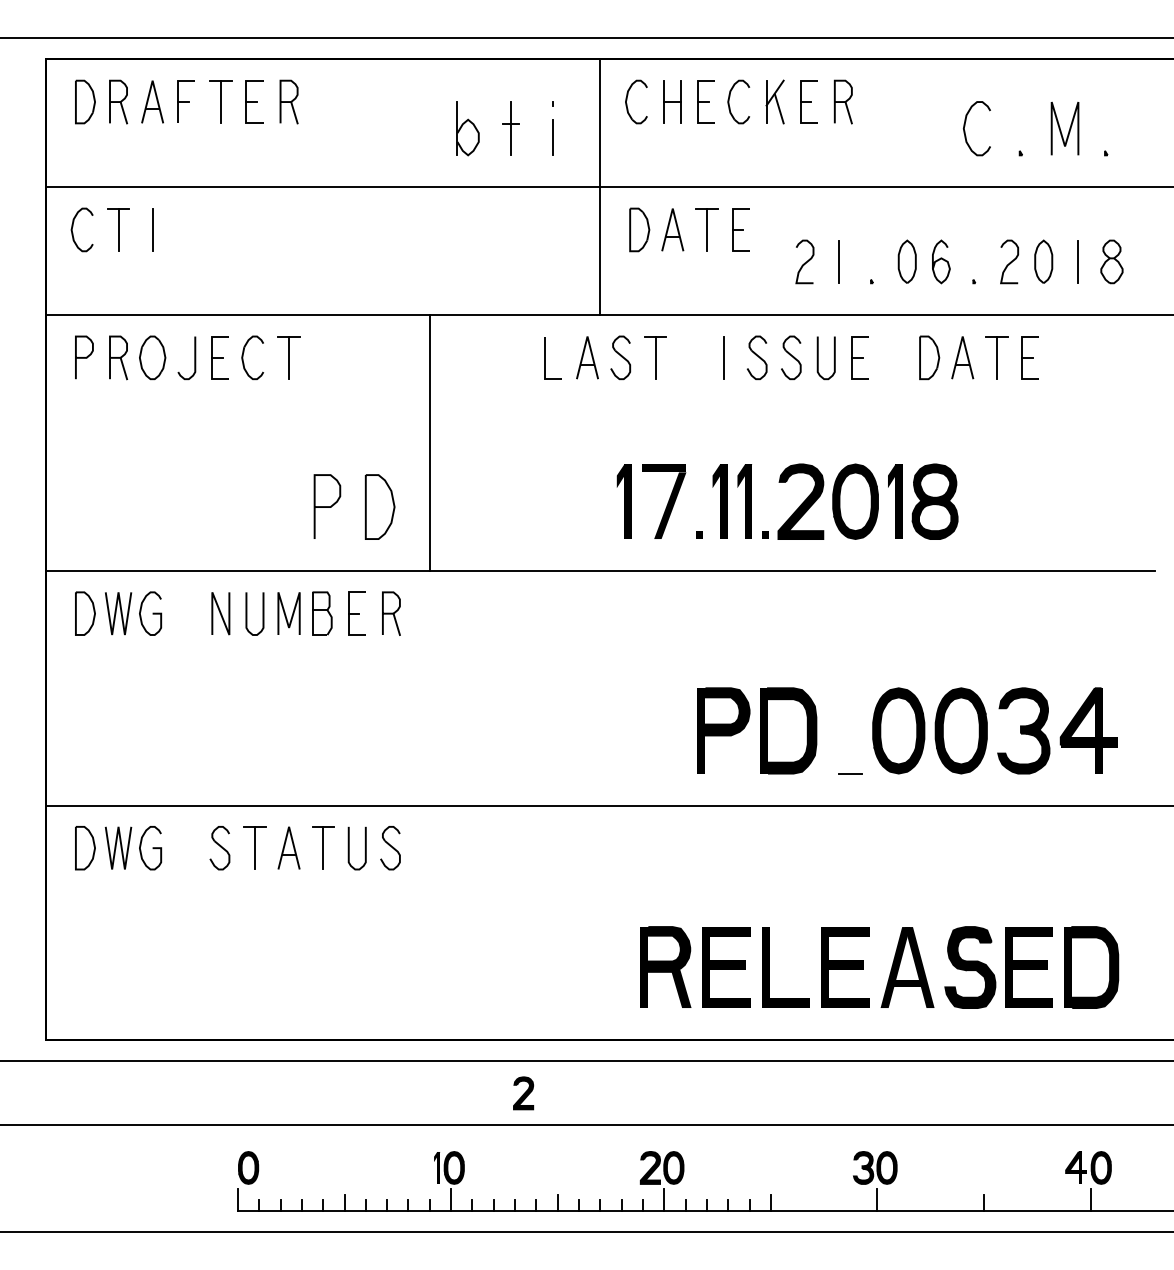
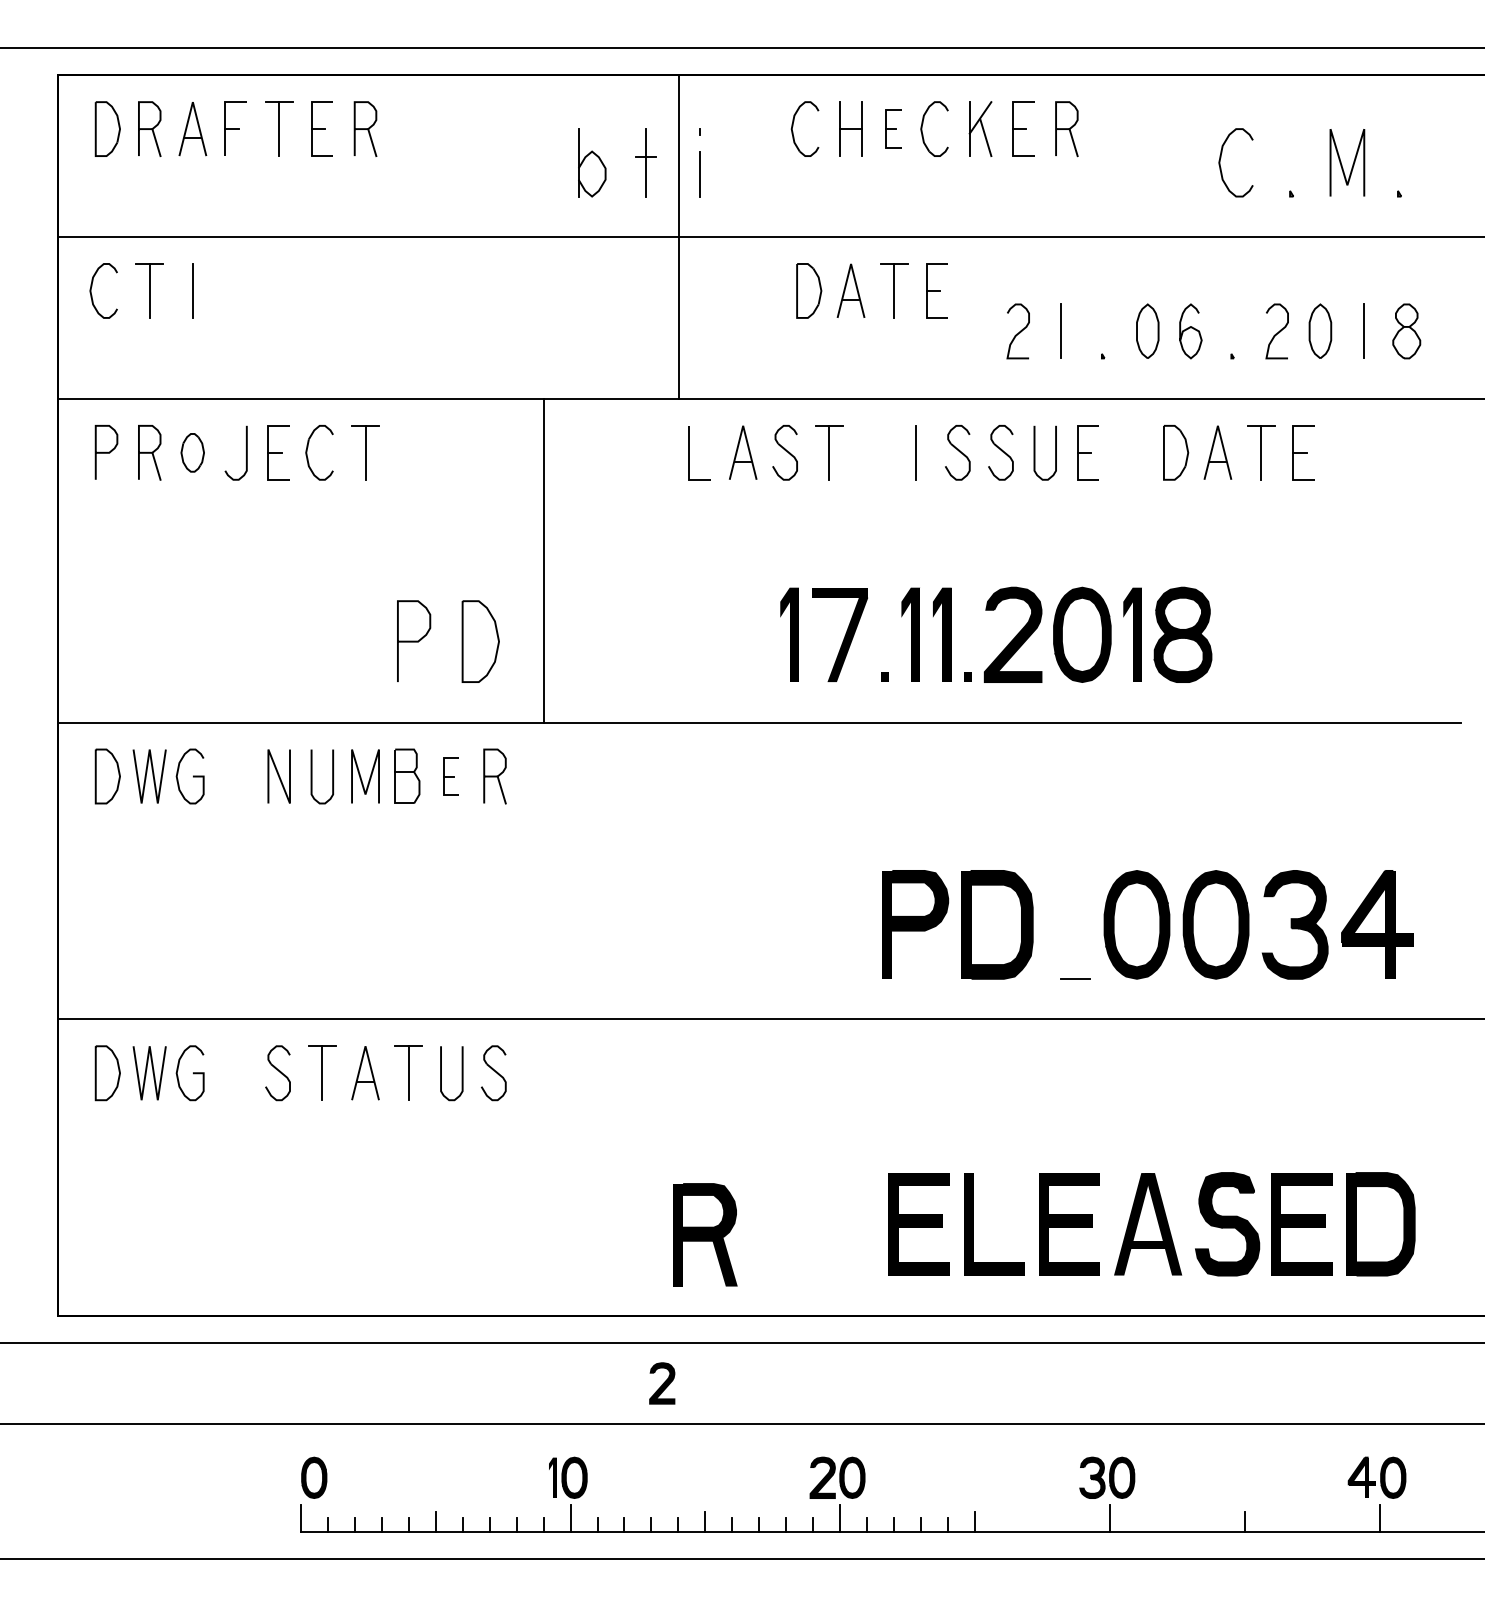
part: (706, 101) -> (893, 128), size x0.7
line: (600, 186) -> (679, 236), moved
part: (152, 357) -> (192, 452), size x0.7
part: (357, 613) -> (451, 776), size x0.7
part: (666, 966) -> (705, 1234), moved

